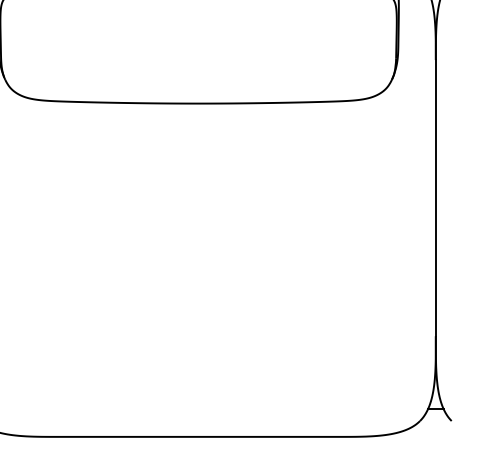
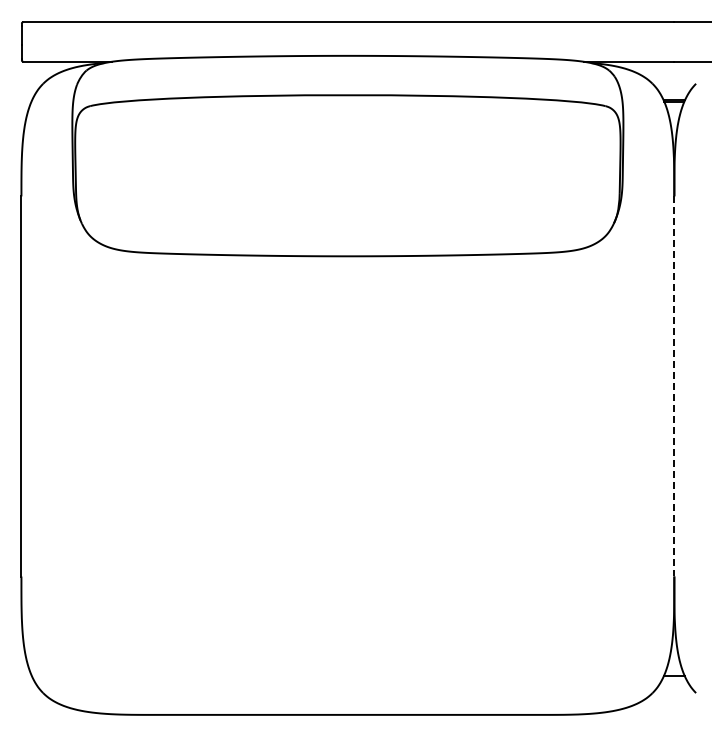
line: (435, 198) -> (674, 386), solid -> dashed

